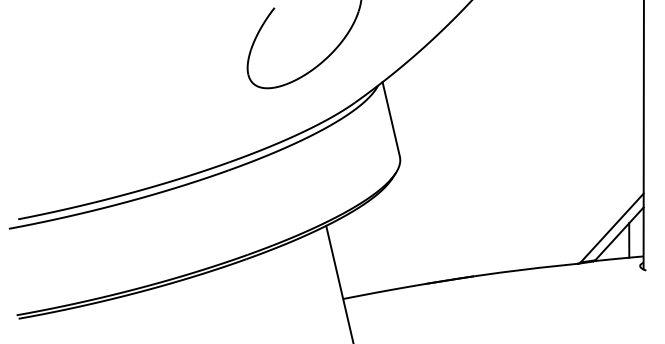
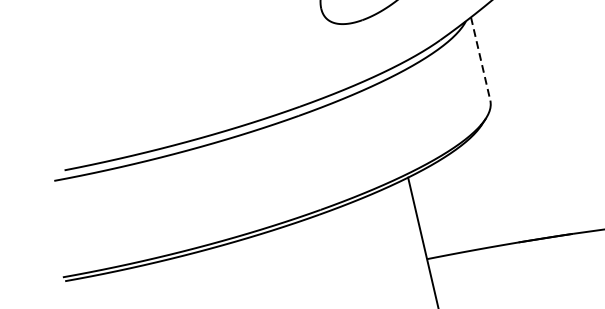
line: (391, 119) -> (480, 58), solid -> dashed

